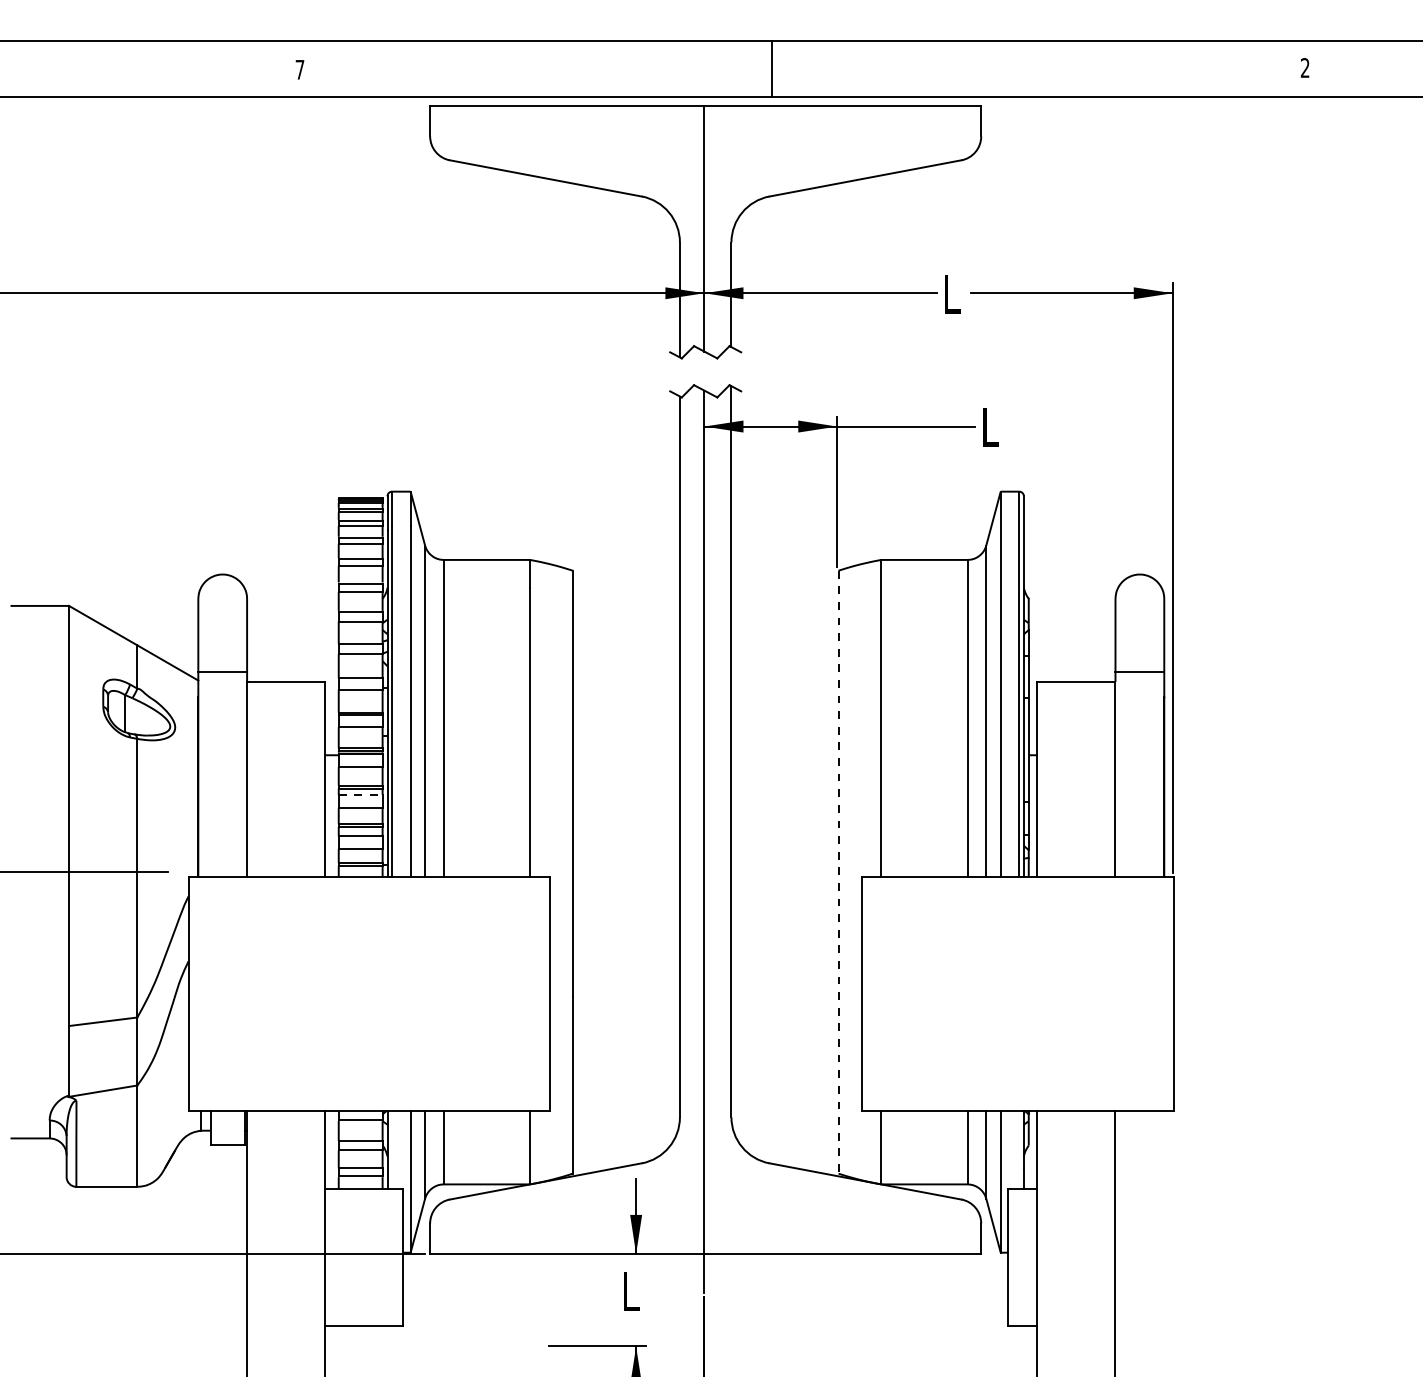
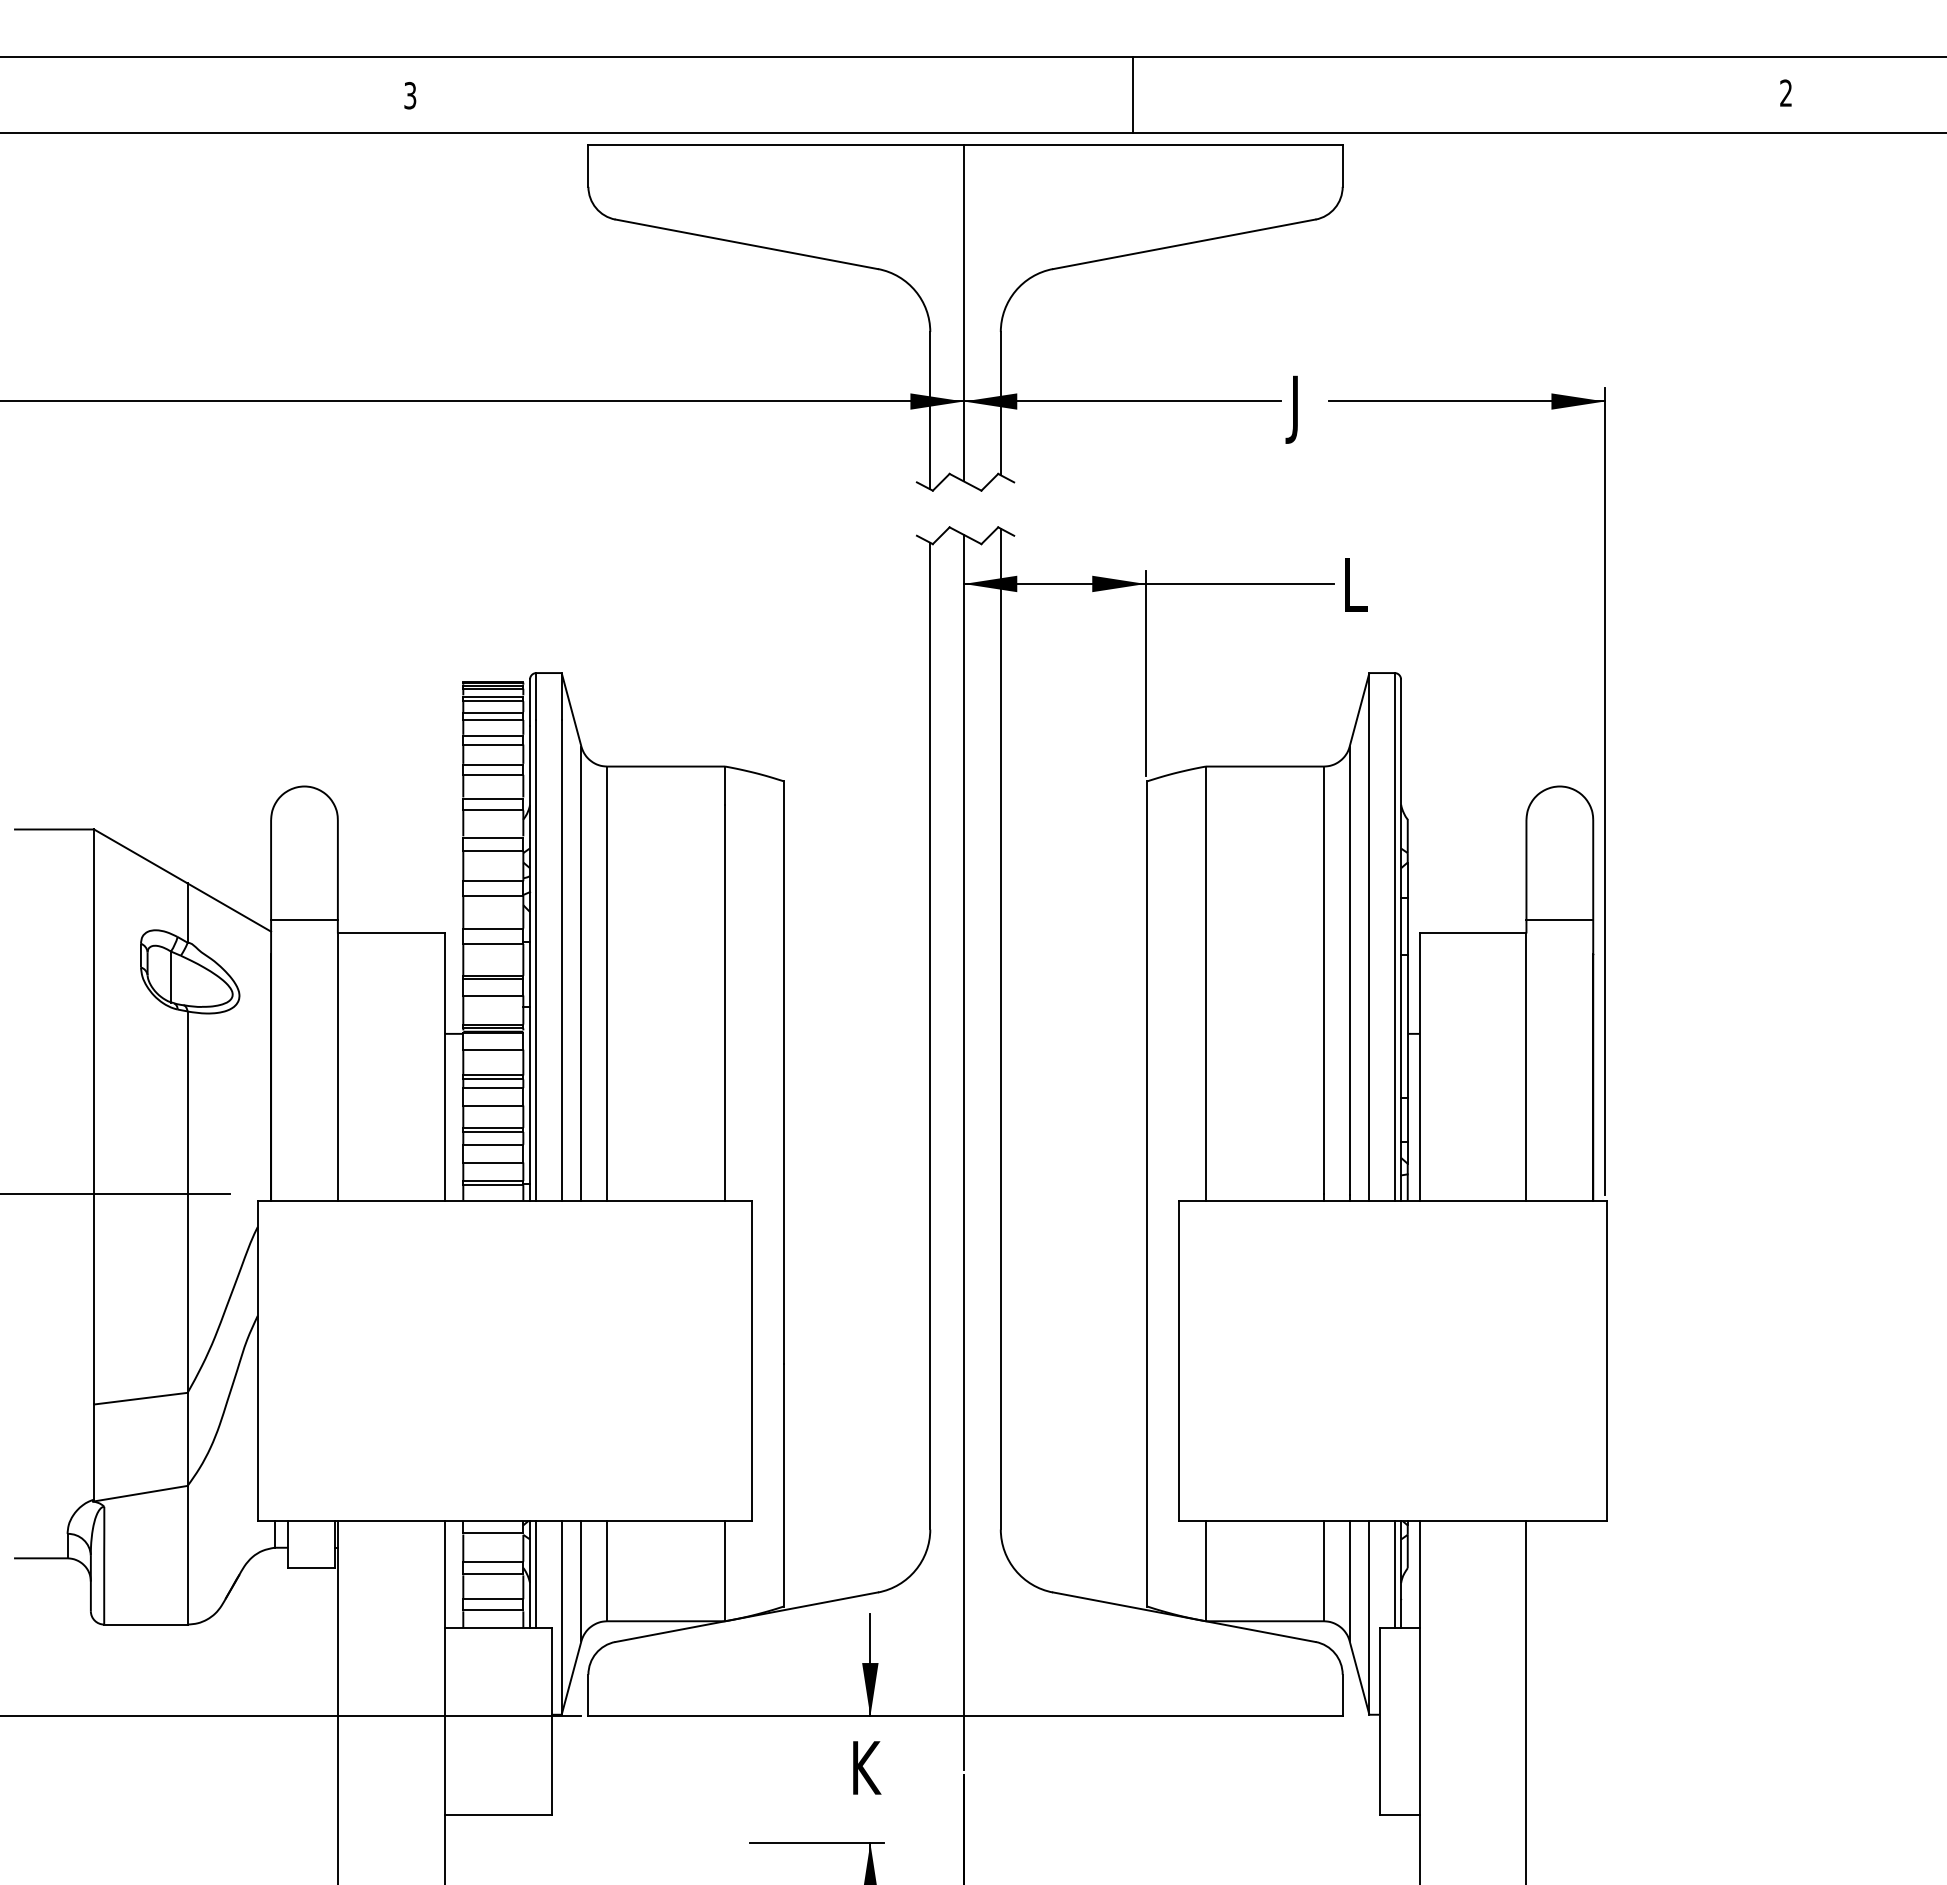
line: (771, 68) -> (1132, 94), moved
text: (300, 69) -> (410, 95), 7 -> 3
text: (949, 299) -> (1299, 409), L -> J
line: (360, 795) -> (493, 1088), dashed -> solid
line: (838, 871) -> (1147, 1193), dashed -> solid
line: (392, 1150) -> (536, 1574), added
line: (1019, 1150) -> (1394, 1574), added
text: (634, 1291) -> (867, 1767), L -> K

